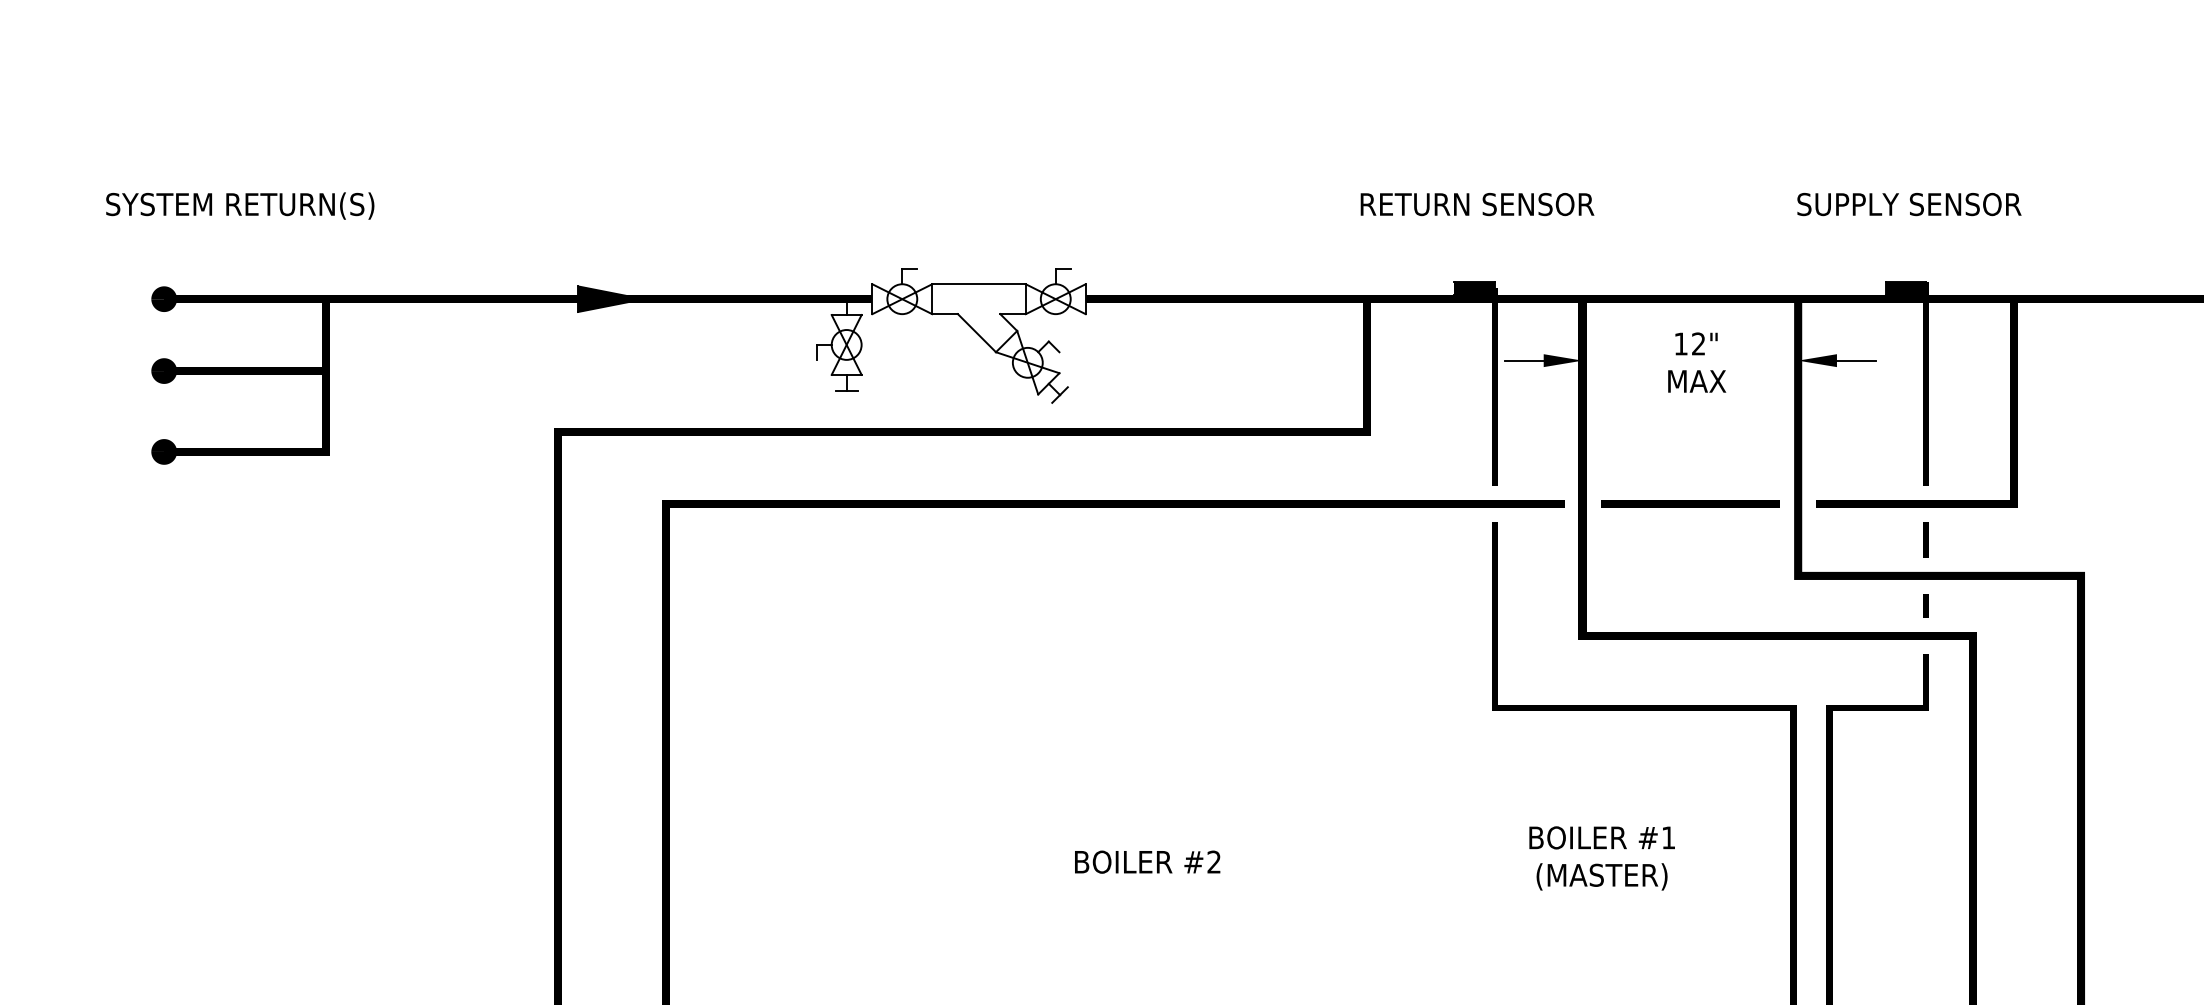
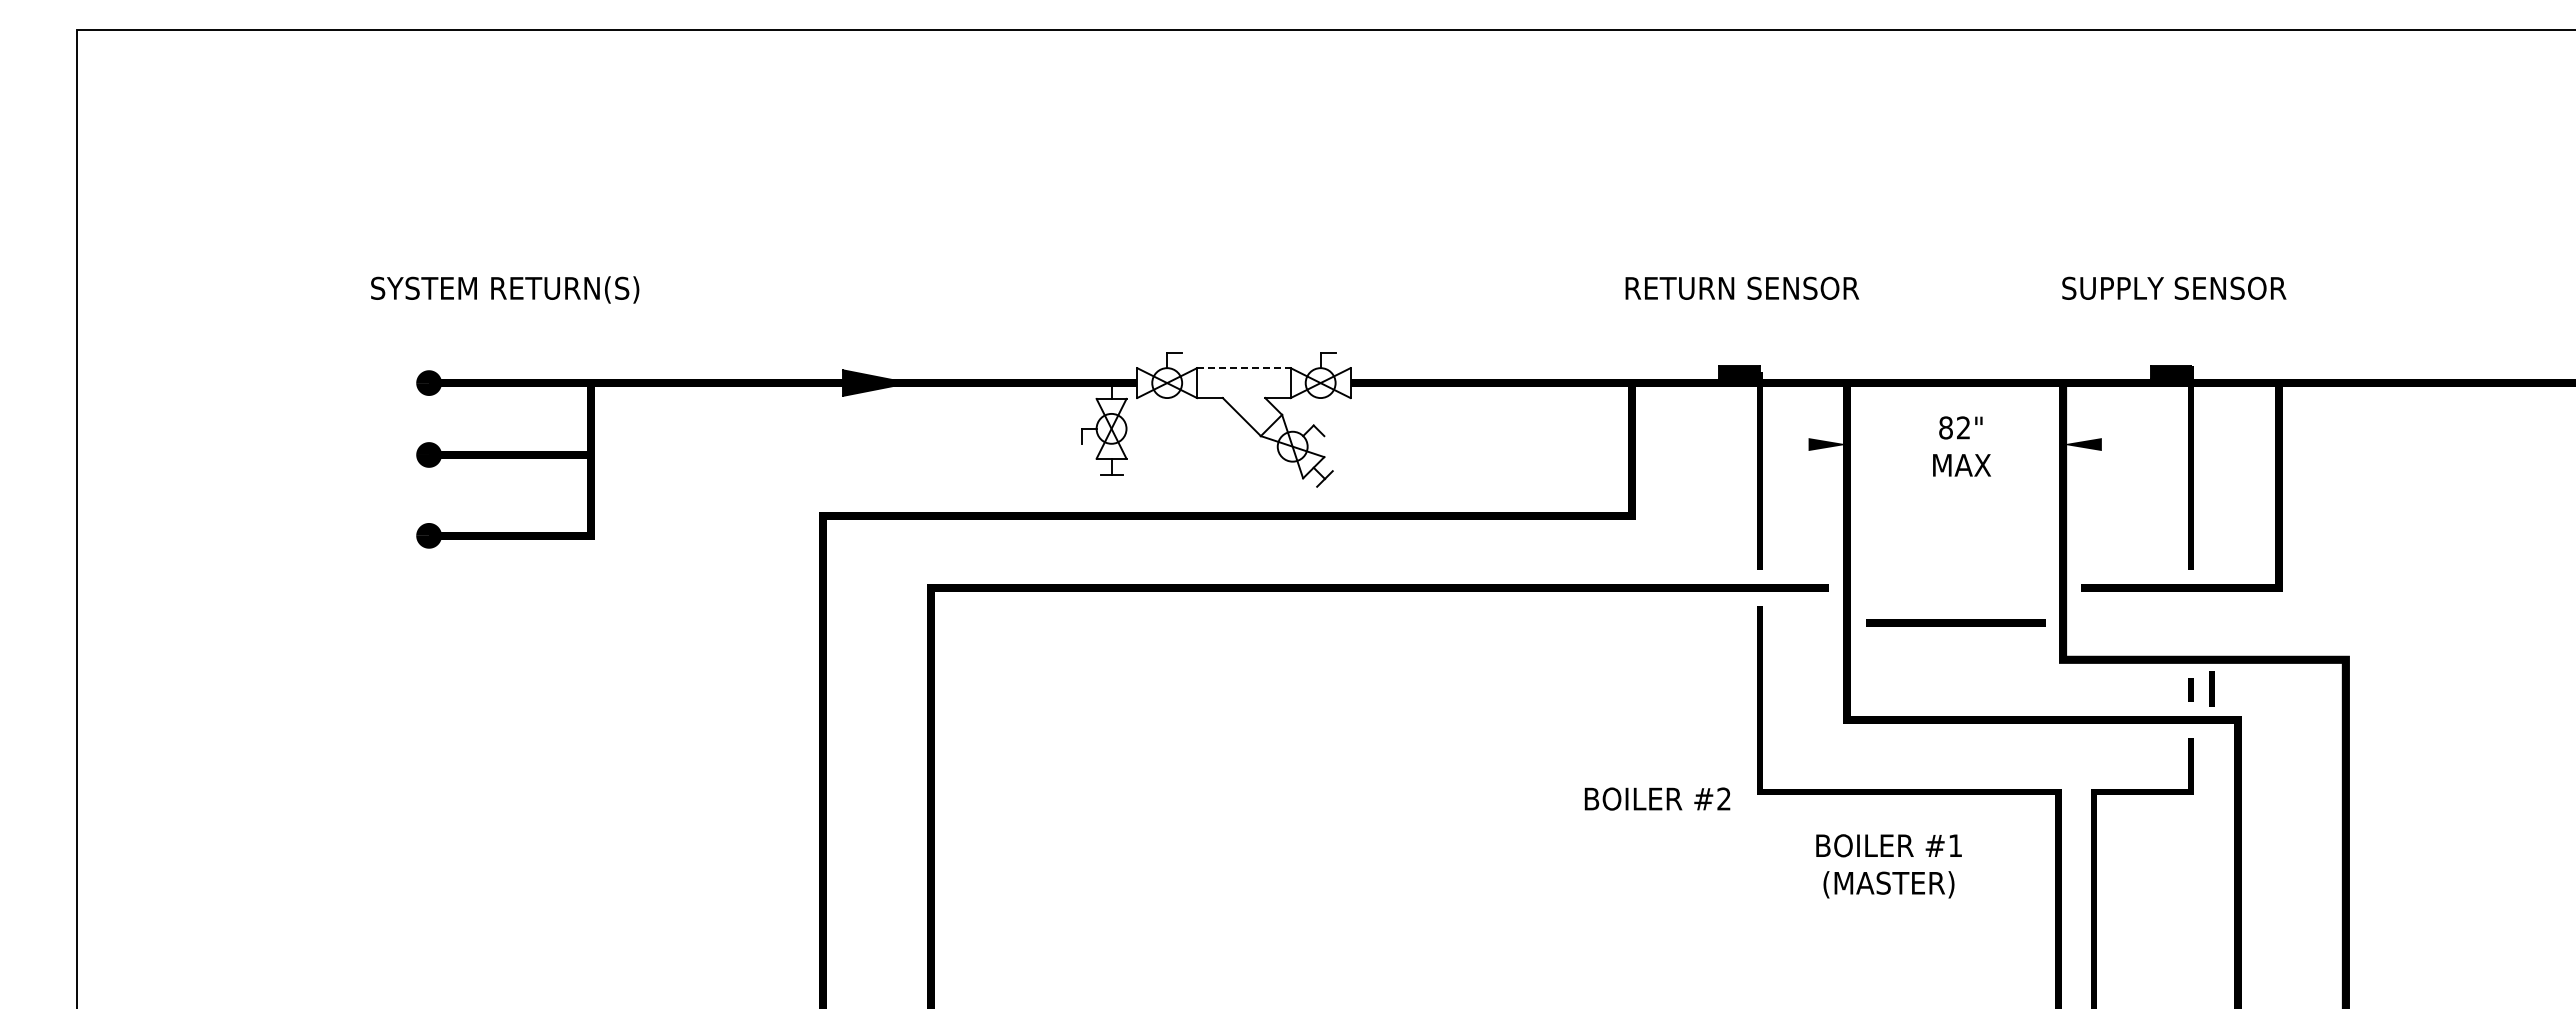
line: (978, 284) -> (1243, 368), solid -> dashed
text: (1680, 343) -> (1945, 427), 12" -> 82"
line: (1523, 360) -> (1788, 444), removed
line: (1855, 360) -> (2120, 444), removed
line: (1689, 503) -> (1955, 622), moved
line: (1925, 539) -> (2211, 688), moved
text: (1601, 858) -> (1888, 866), moved
text: (1147, 861) -> (1657, 798), moved

